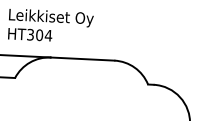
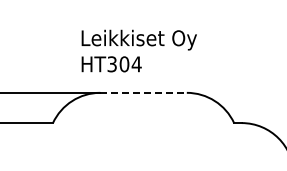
text: (50, 25) -> (138, 50), moved
line: (83, 58) -> (144, 92), solid -> dashed

